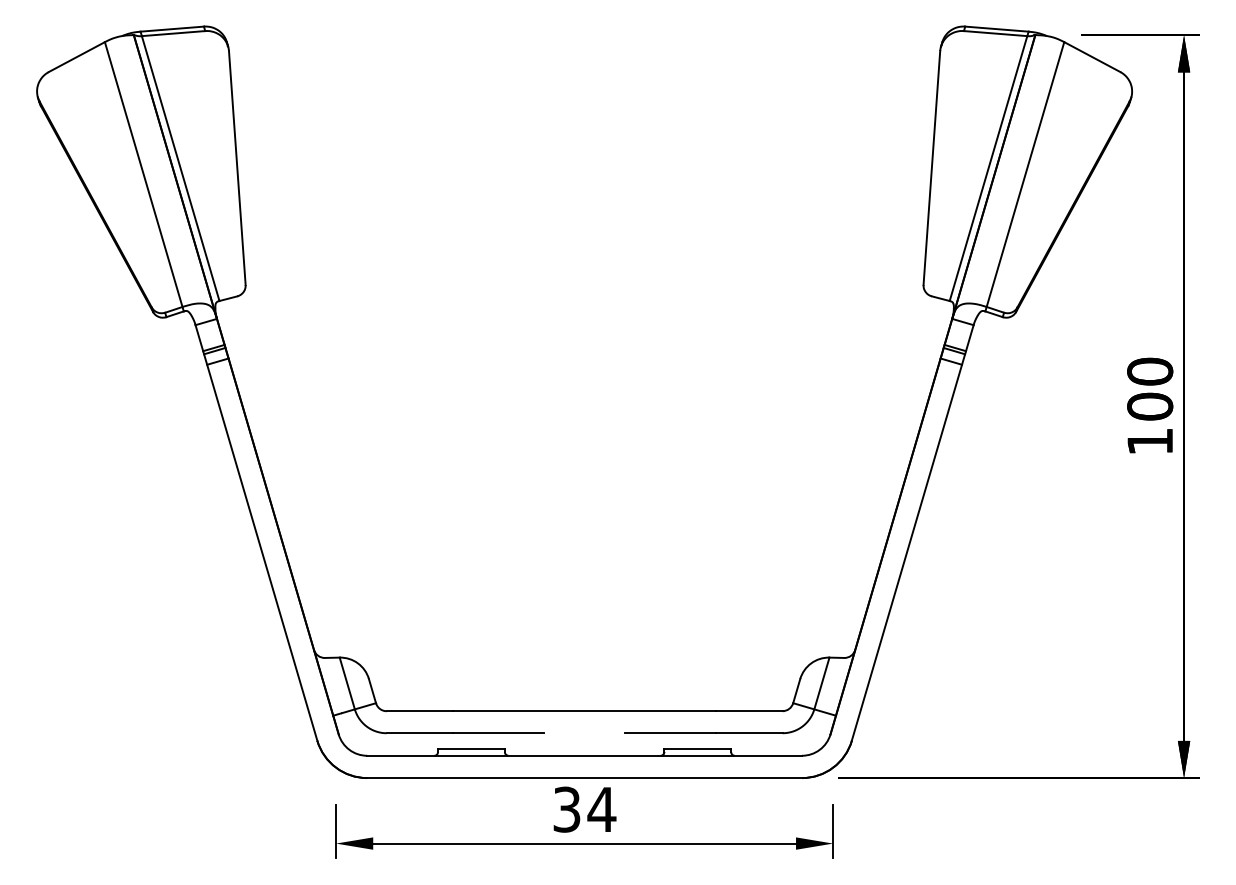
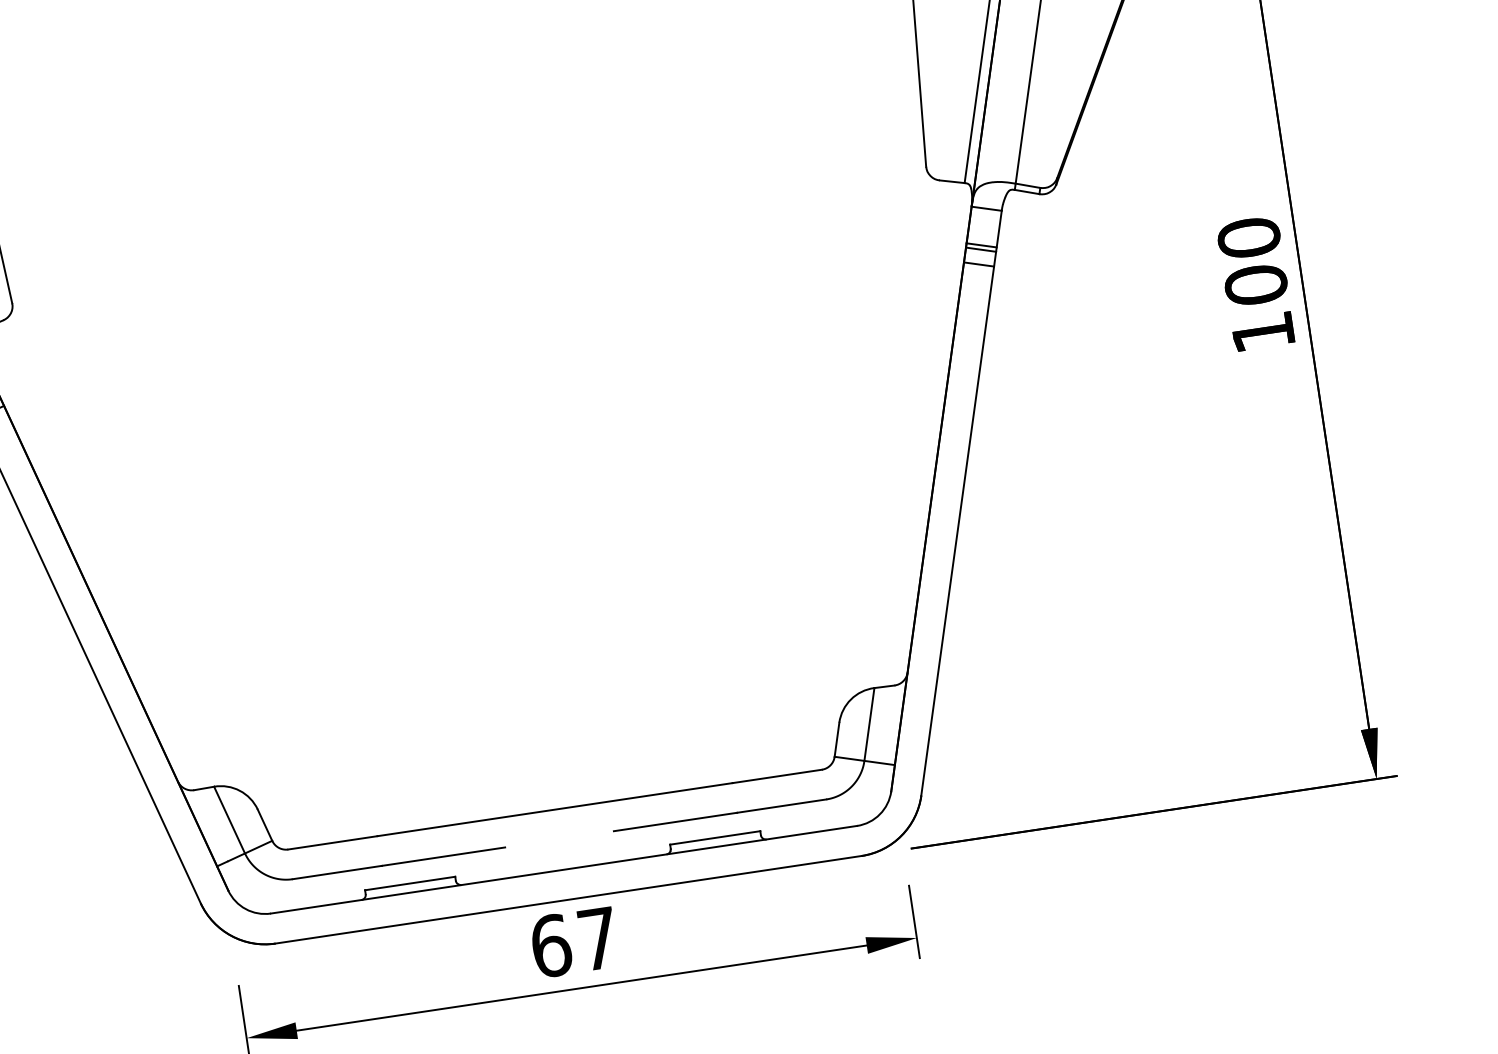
text: (584, 809) -> (574, 942), 34 -> 67

